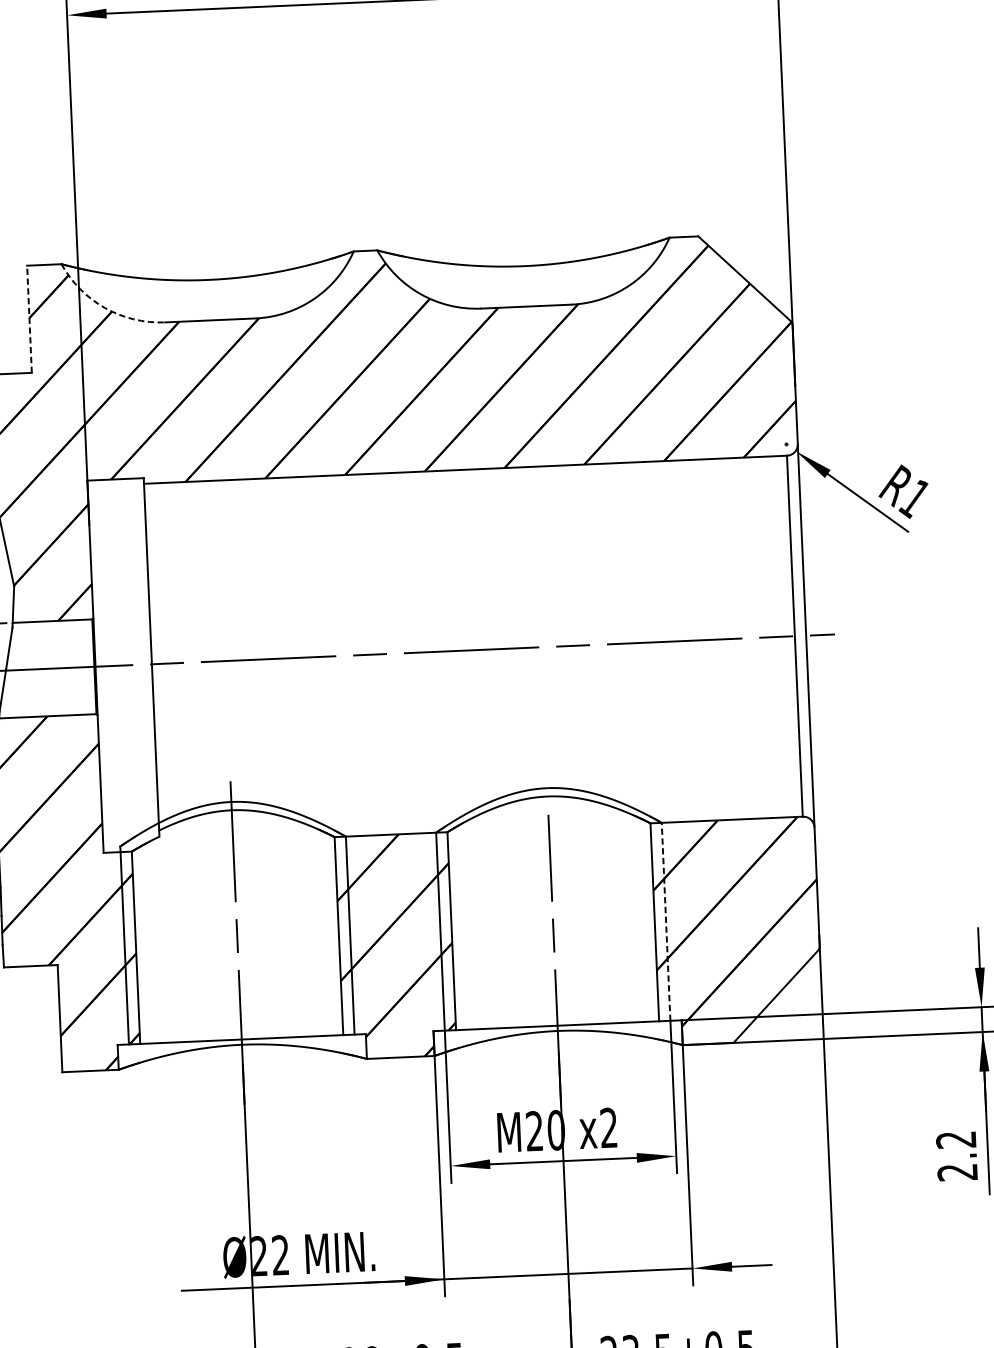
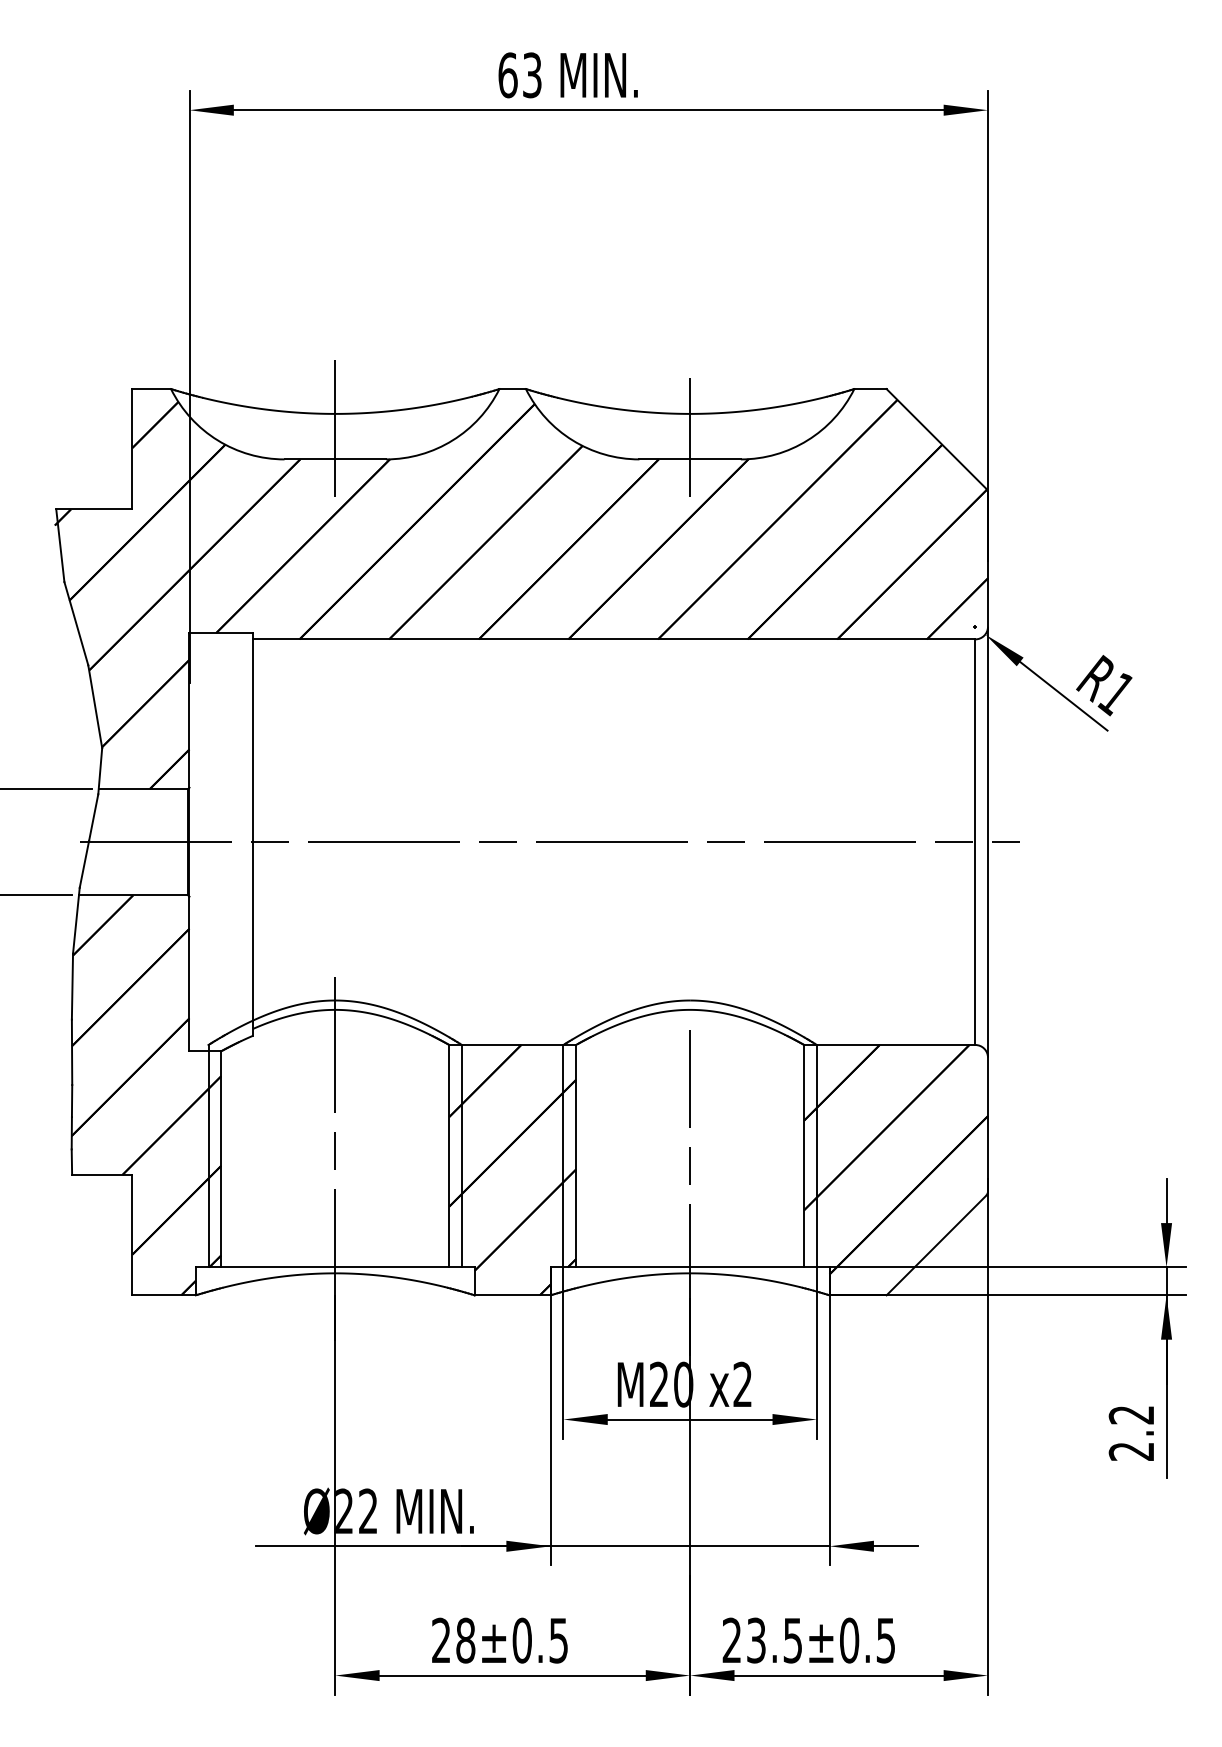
line: (525, 287) -> (690, 437), added
line: (209, 292) -> (335, 428), added
arc: (104, 308) -> (217, 440), dashed -> solid
line: (29, 318) -> (132, 448), dashed -> solid
line: (665, 921) -> (816, 1155), dashed -> solid

